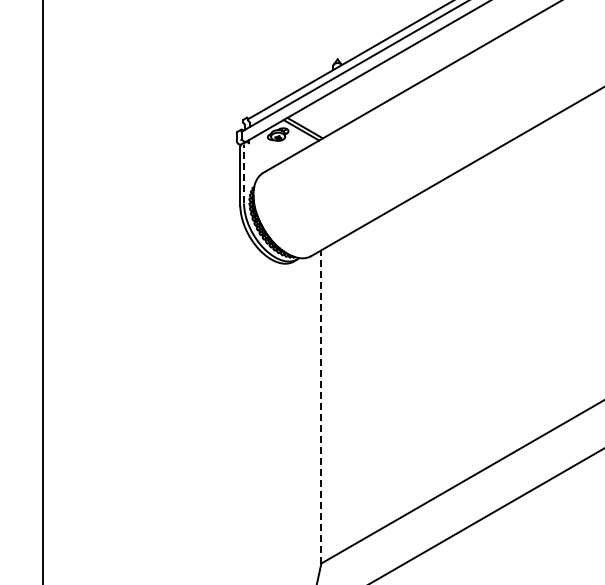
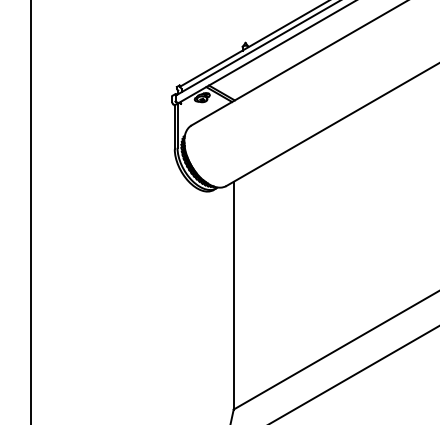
line: (244, 173) -> (177, 125), dashed -> solid
line: (321, 406) -> (233, 295), dashed -> solid

